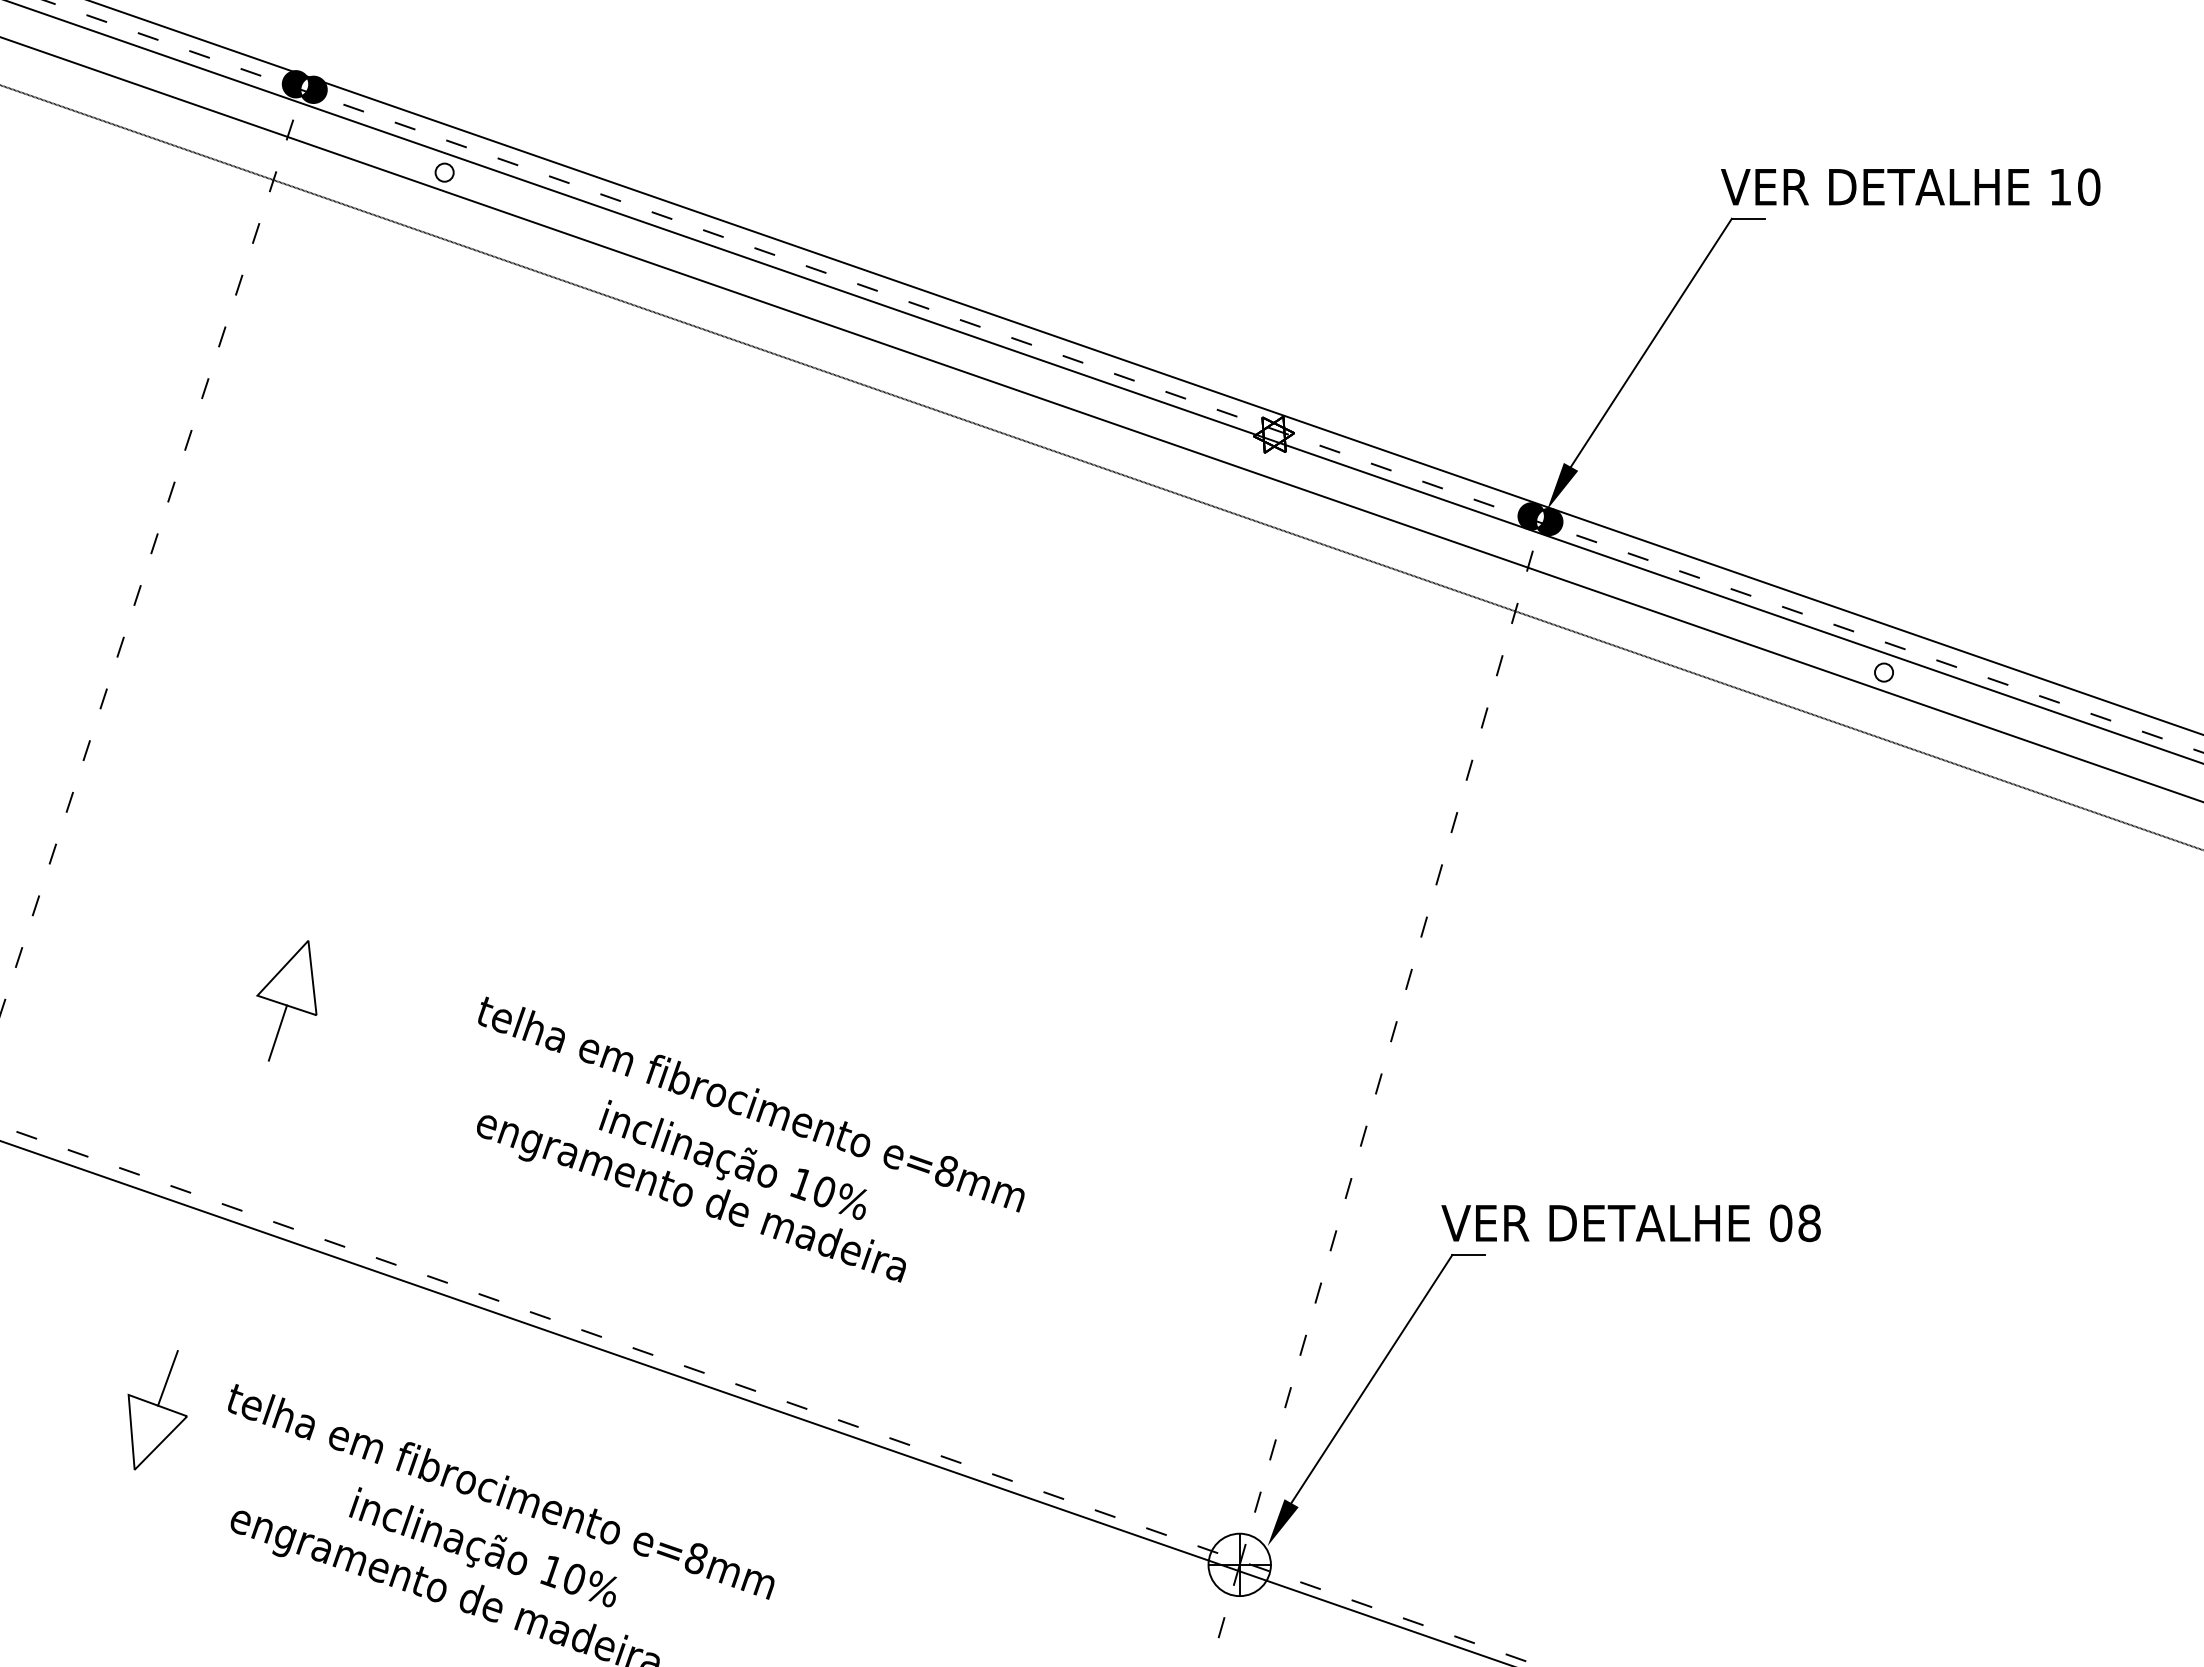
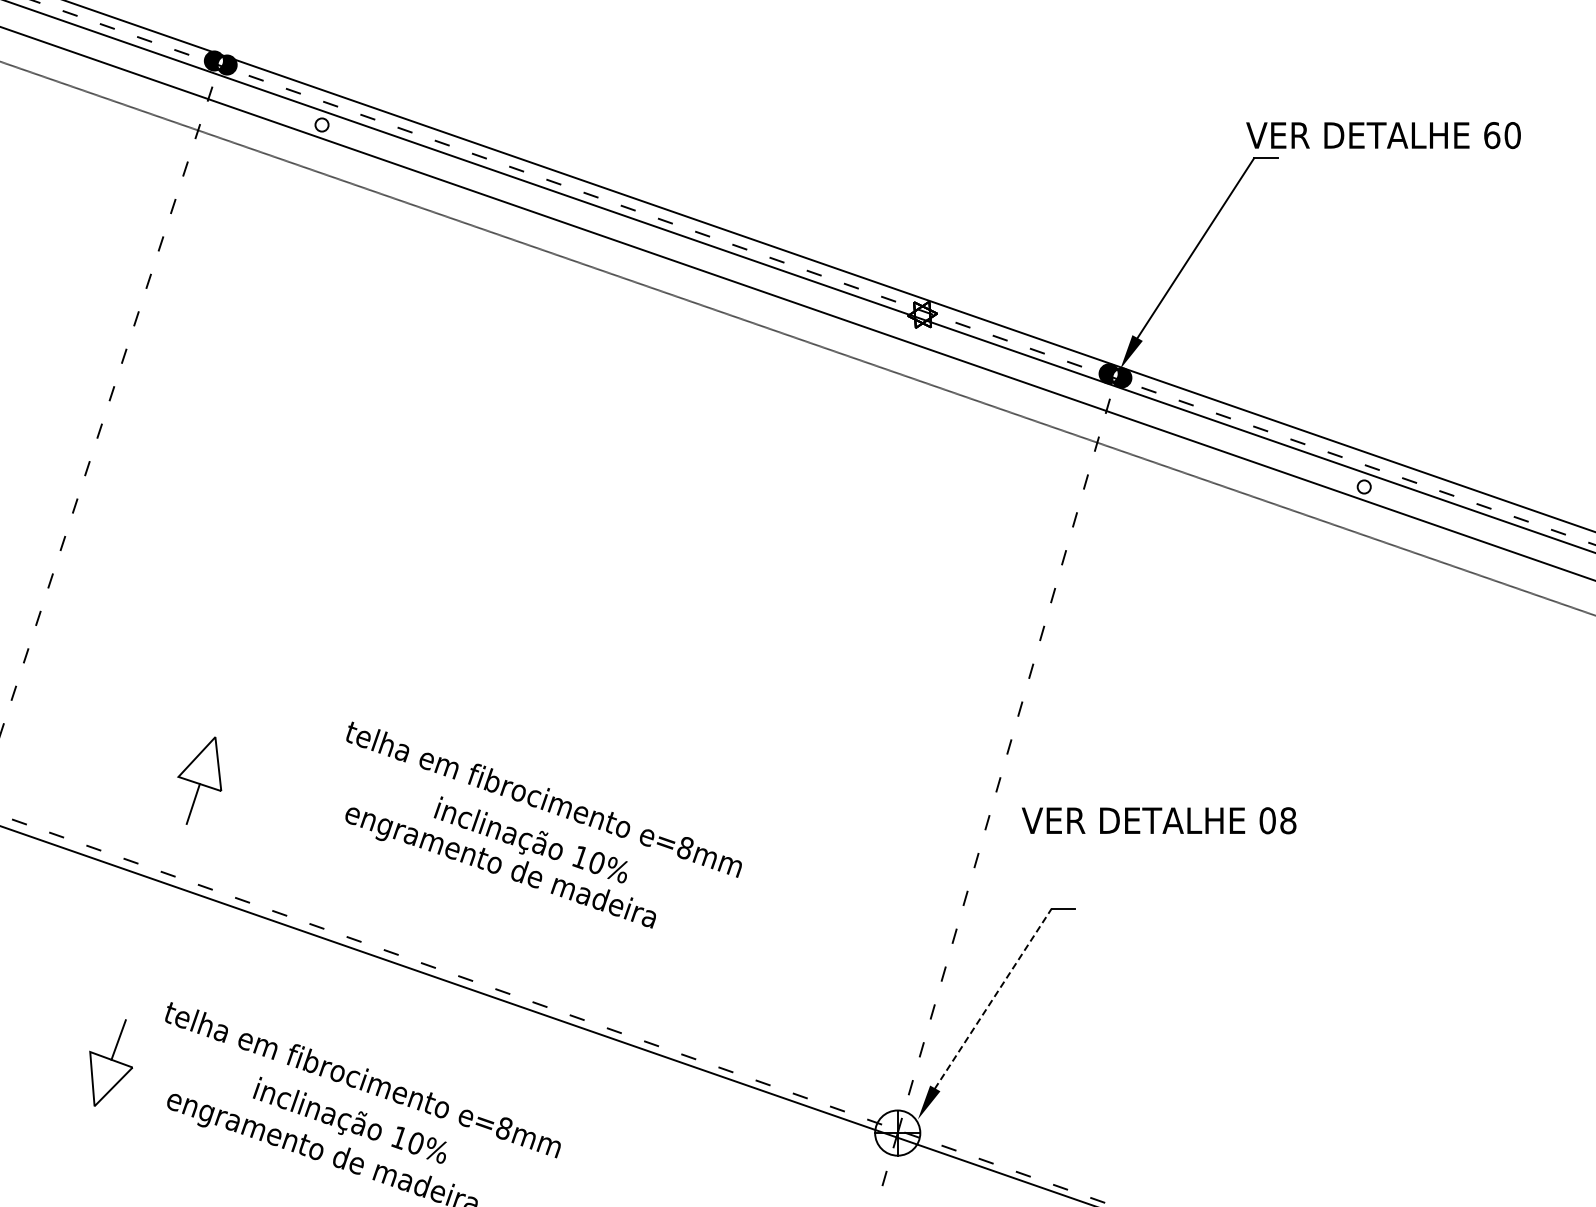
text: (2061, 187) -> (1492, 135), 10 -> 60
part: (286, 1000) -> (199, 780), moved
text: (1631, 1222) -> (1159, 820), moved
line: (1372, 1379) -> (993, 998), solid -> dashed
part: (156, 1409) -> (110, 1062), moved

